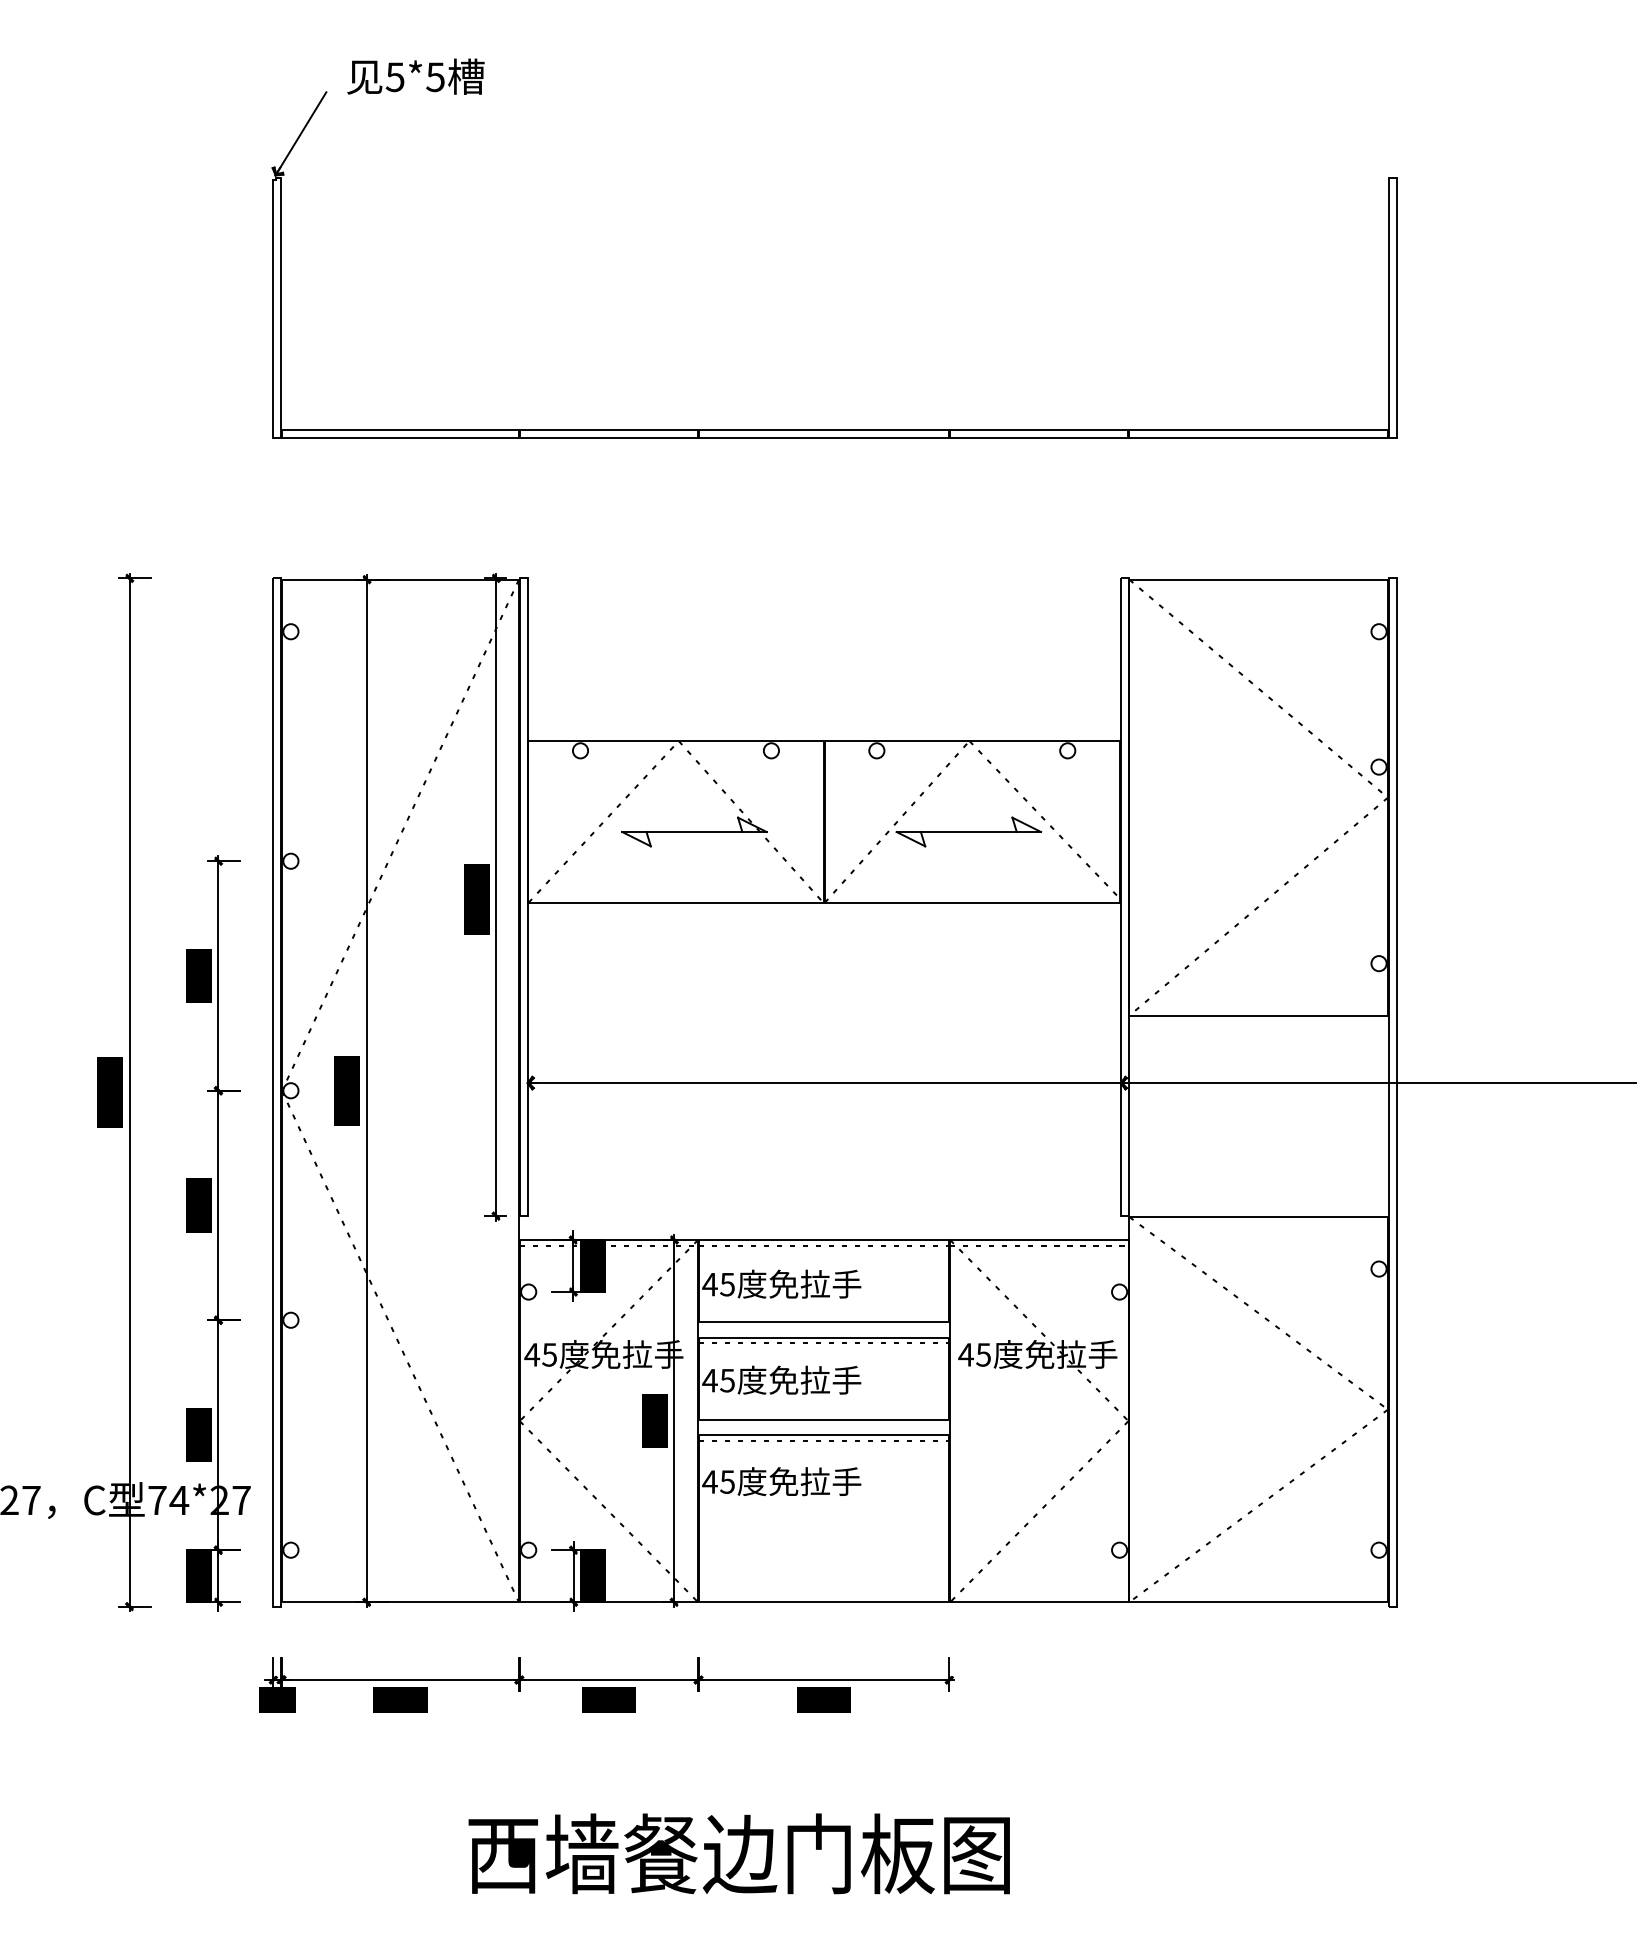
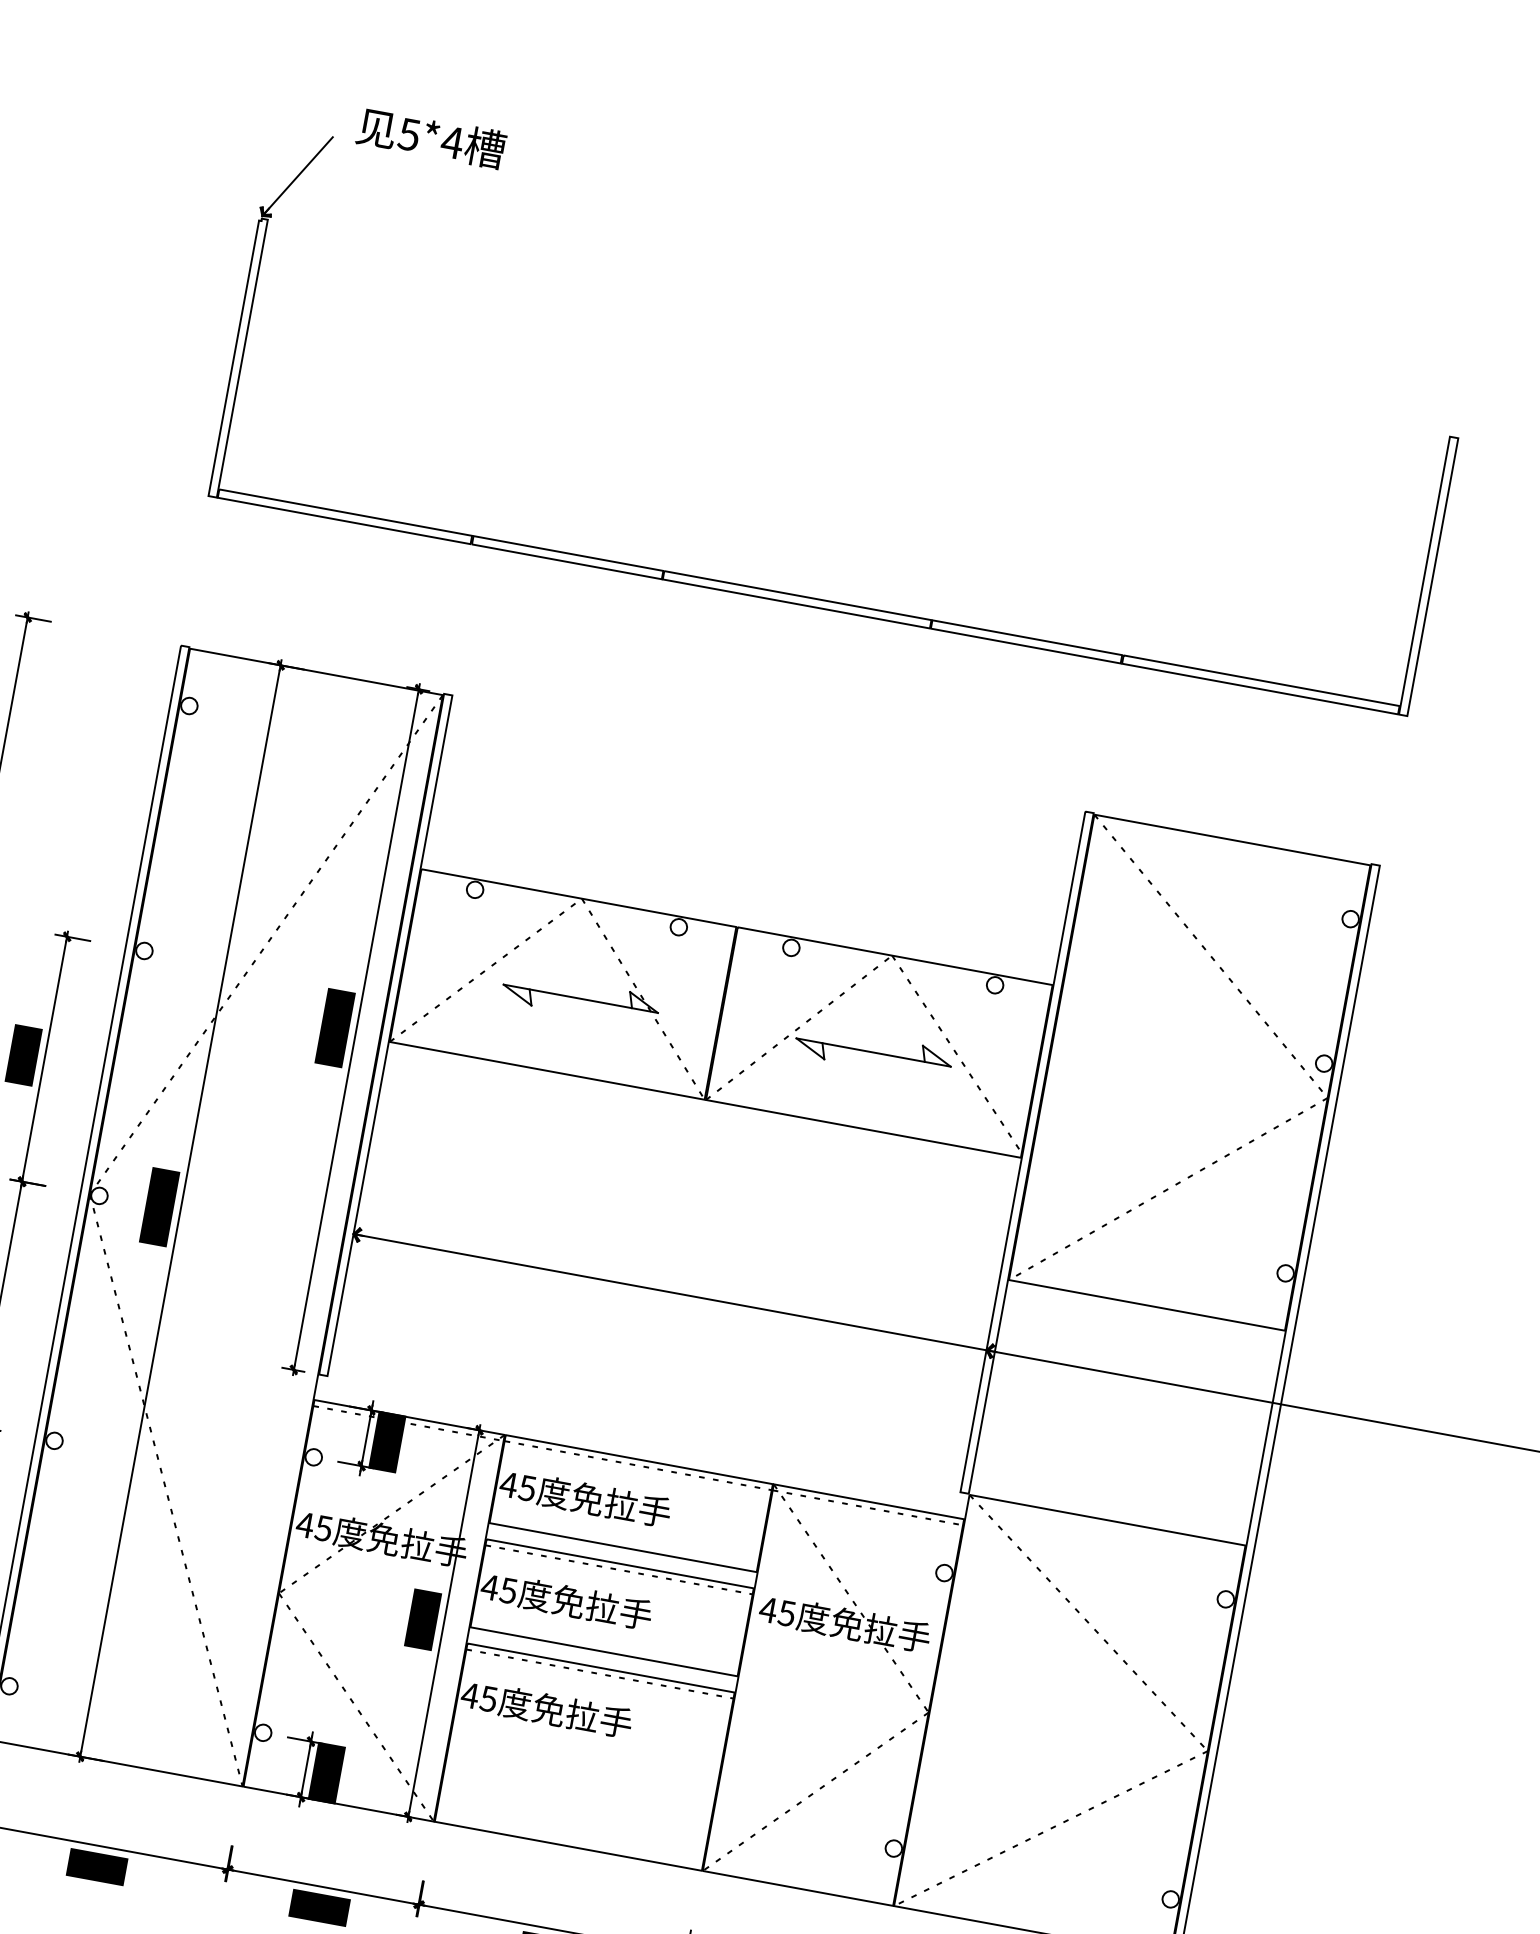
text: (435, 77) -> (452, 142), 5*5 -> 5*4

